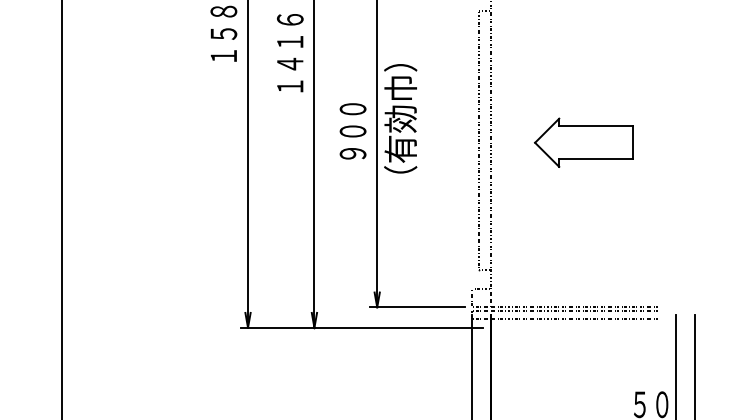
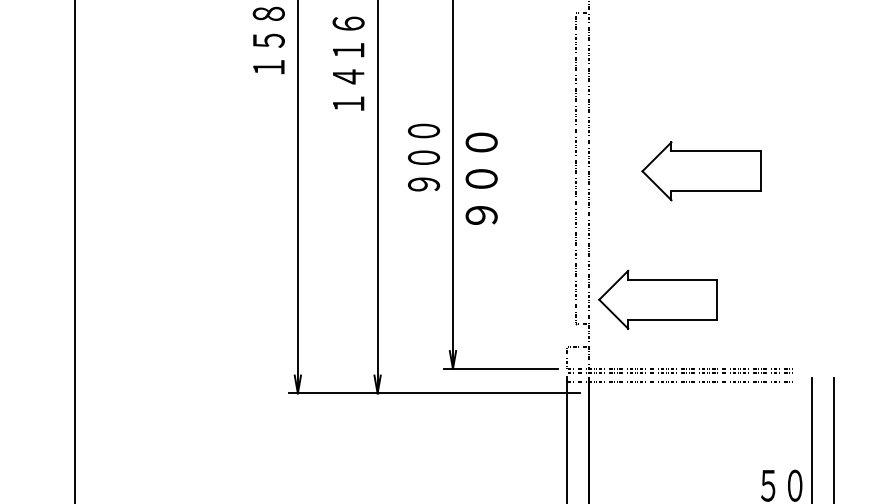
text: (400, 125) -> (480, 150), （有効巾） -> ９００
part: (547, 249) -> (657, 299), added

